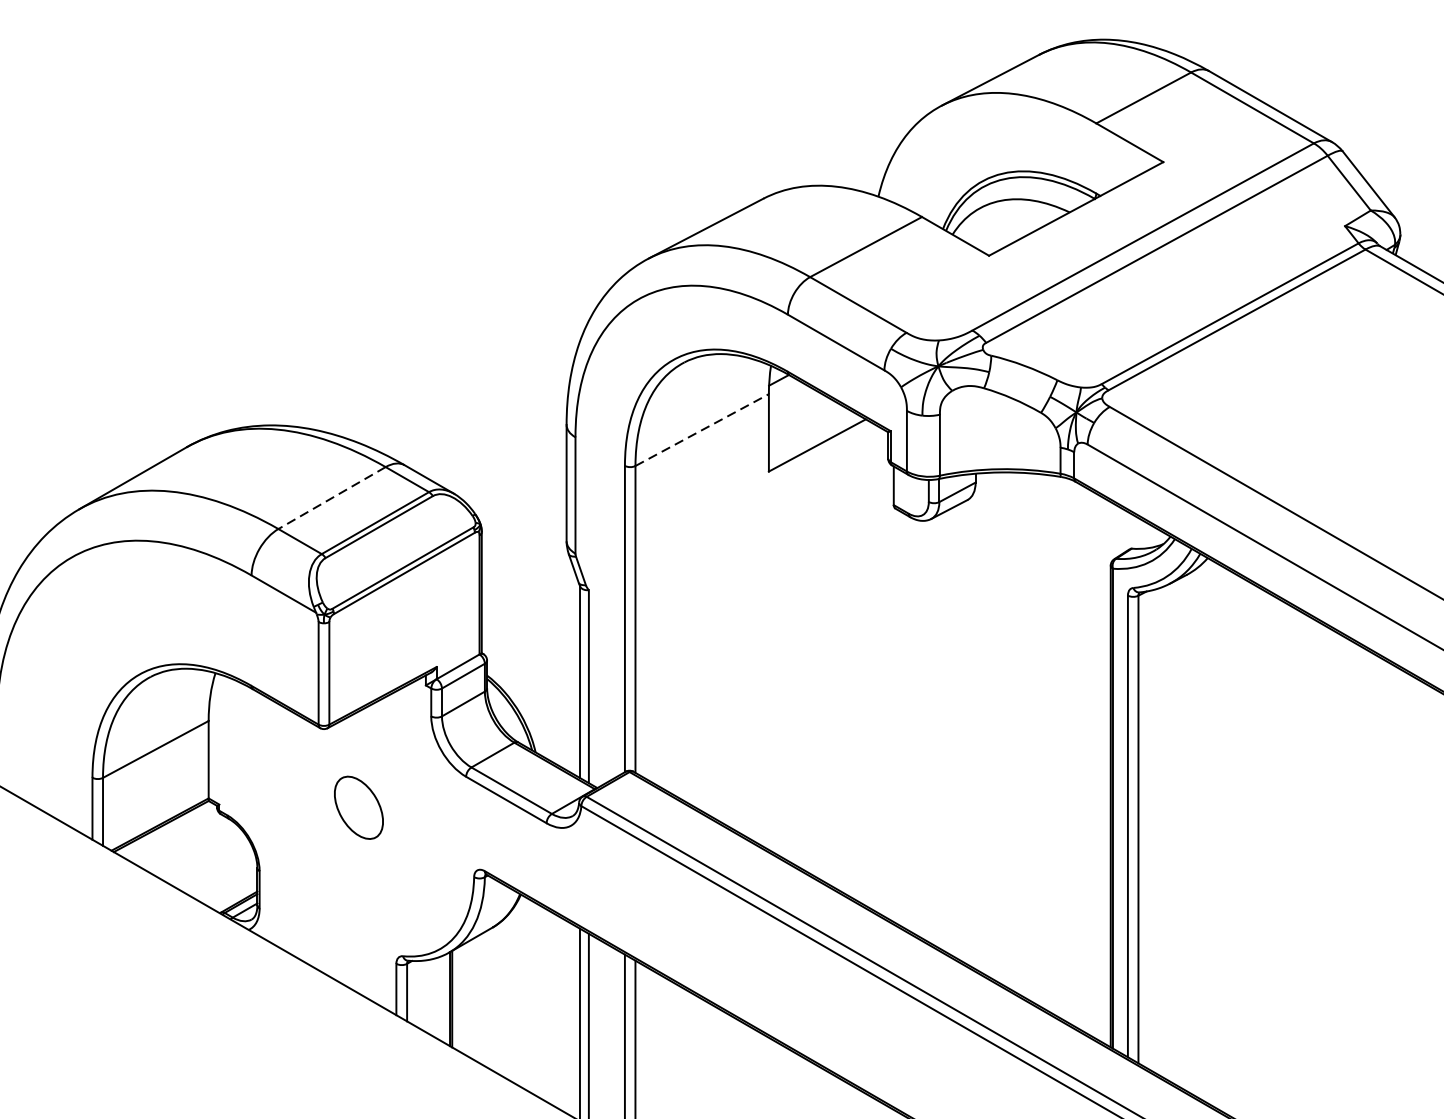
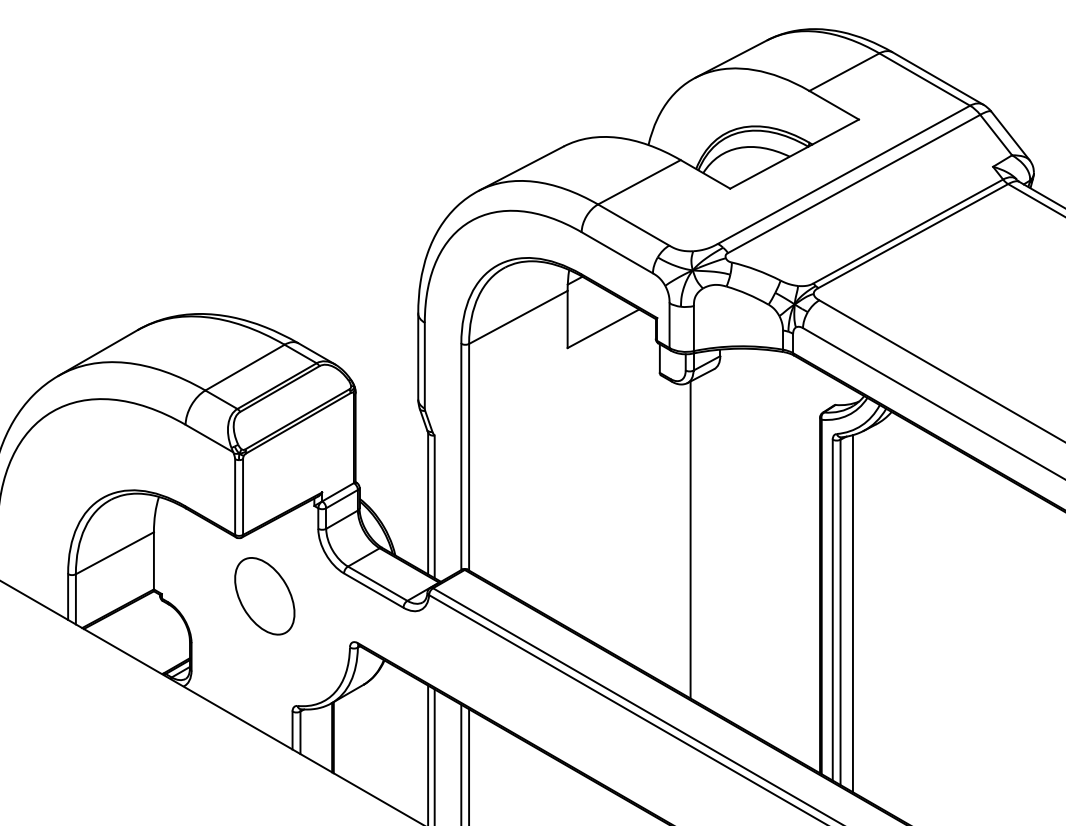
line: (702, 430) -> (518, 317), dashed -> solid
line: (332, 497) -> (245, 367), dashed -> solid
line: (935, 730) -> (690, 539), added
part: (358, 807) -> (264, 596), size x1.67
line: (1154, 831) -> (852, 613), added

